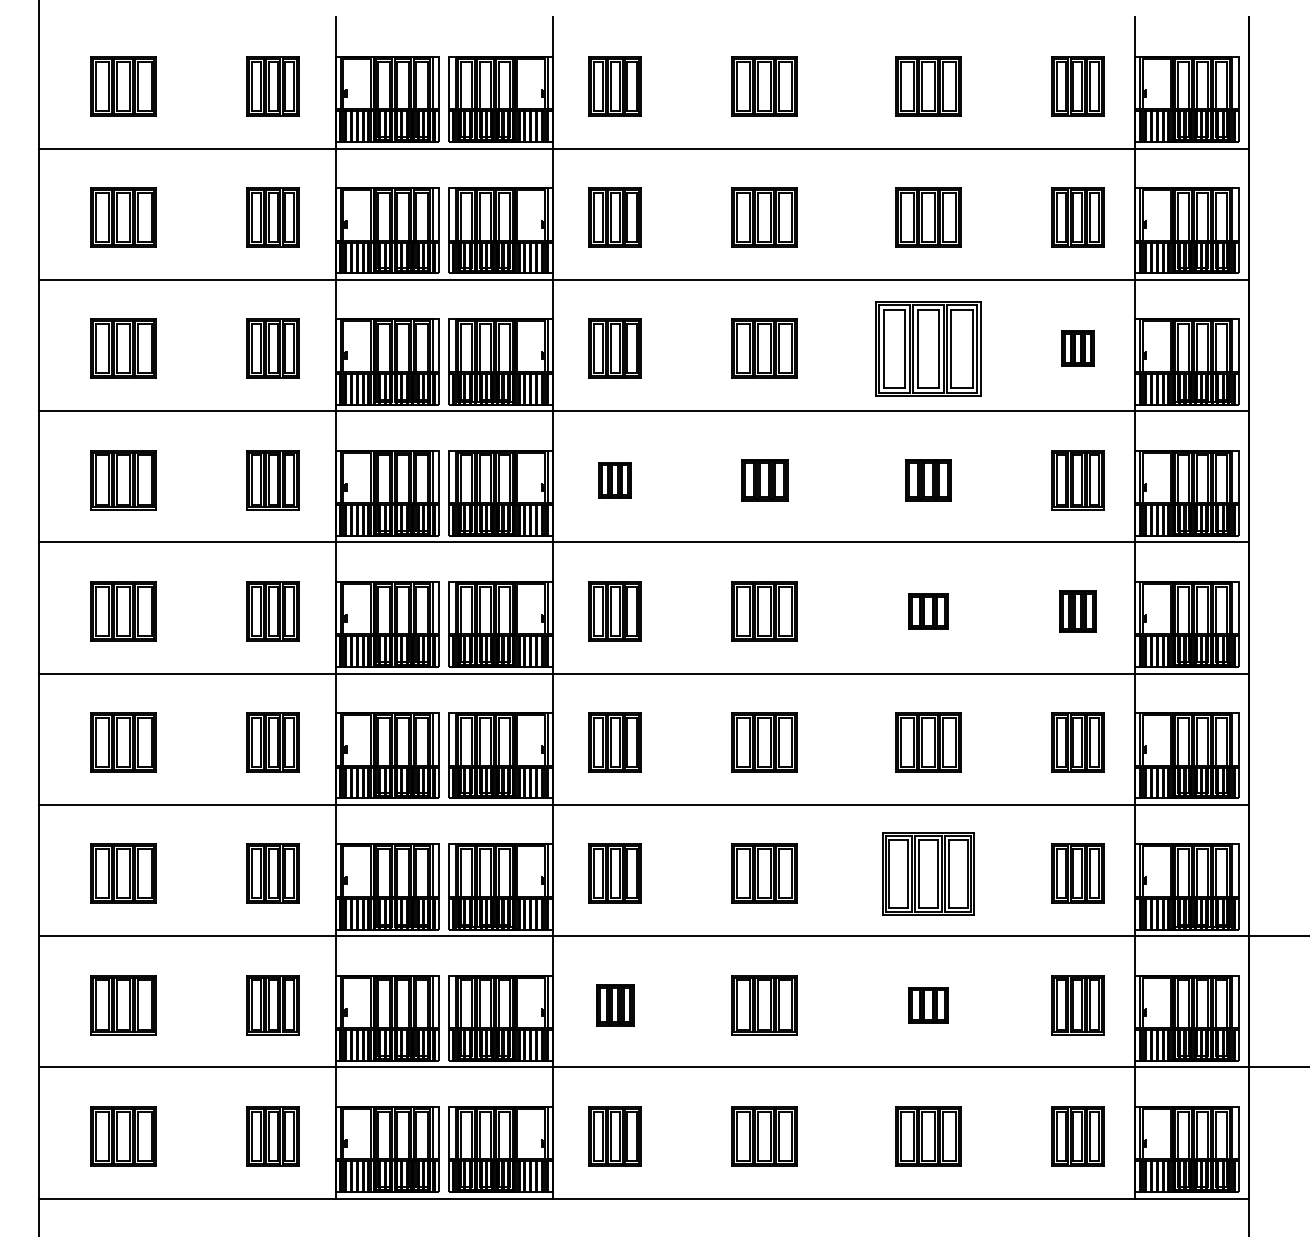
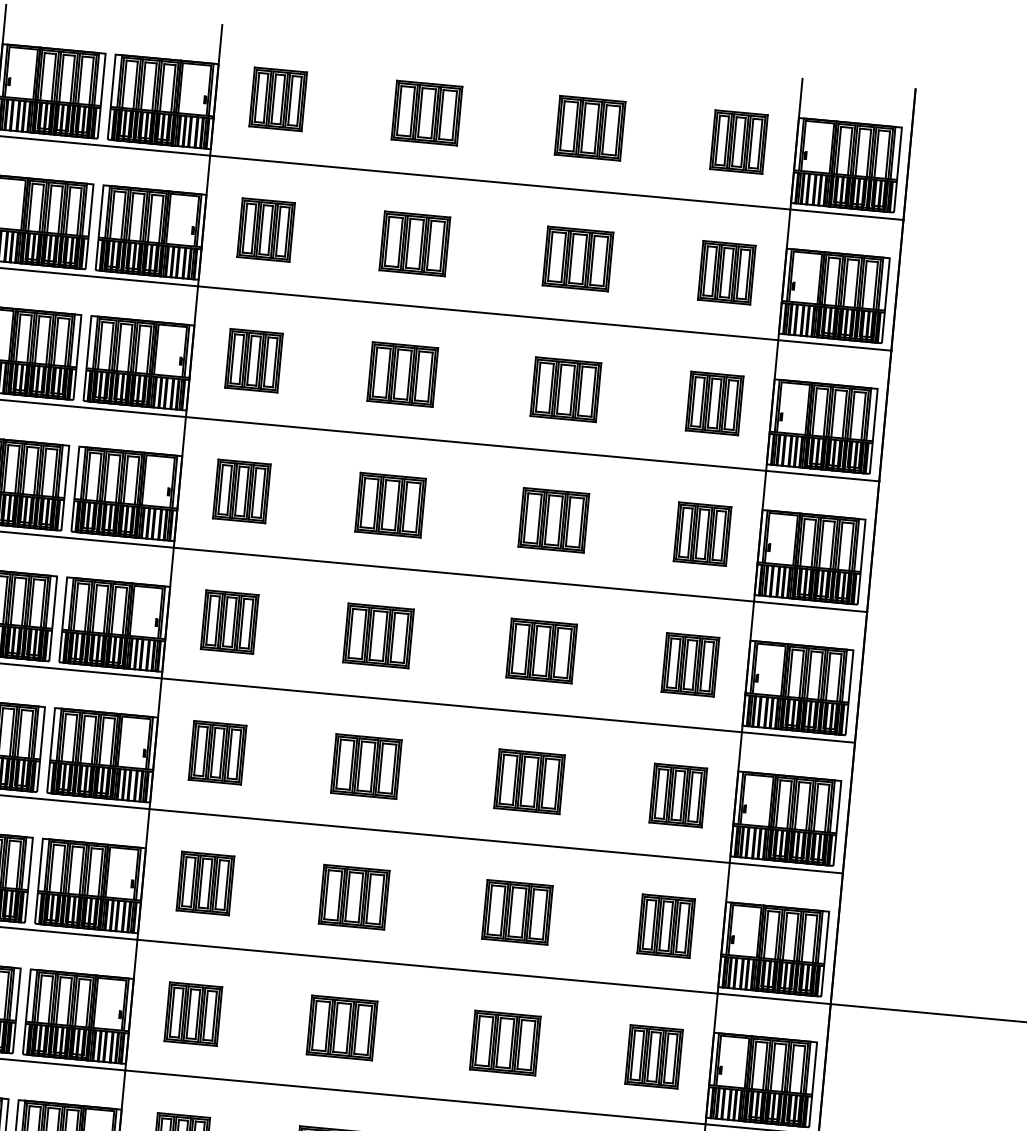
part: (928, 348) -> (565, 389), size x0.62
part: (1077, 348) -> (714, 403), size x1.67
part: (614, 480) -> (241, 491), size x1.67
part: (764, 480) -> (390, 505), size x1.43
part: (928, 480) -> (553, 520), size x1.43
part: (928, 611) -> (541, 651), size x1.67
part: (1077, 611) -> (690, 665), size x1.43
part: (928, 873) -> (517, 912), size x0.71
part: (614, 1005) -> (192, 1014), size x1.43
part: (928, 1005) -> (505, 1043), size x1.67

